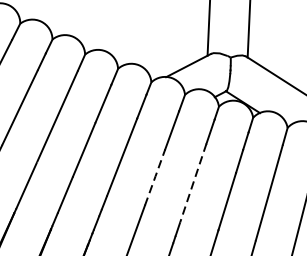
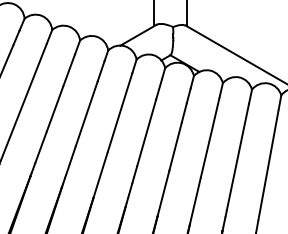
line: (155, 176) -> (115, 128), dashed -> solid
line: (193, 182) -> (146, 132), dashed -> solid

